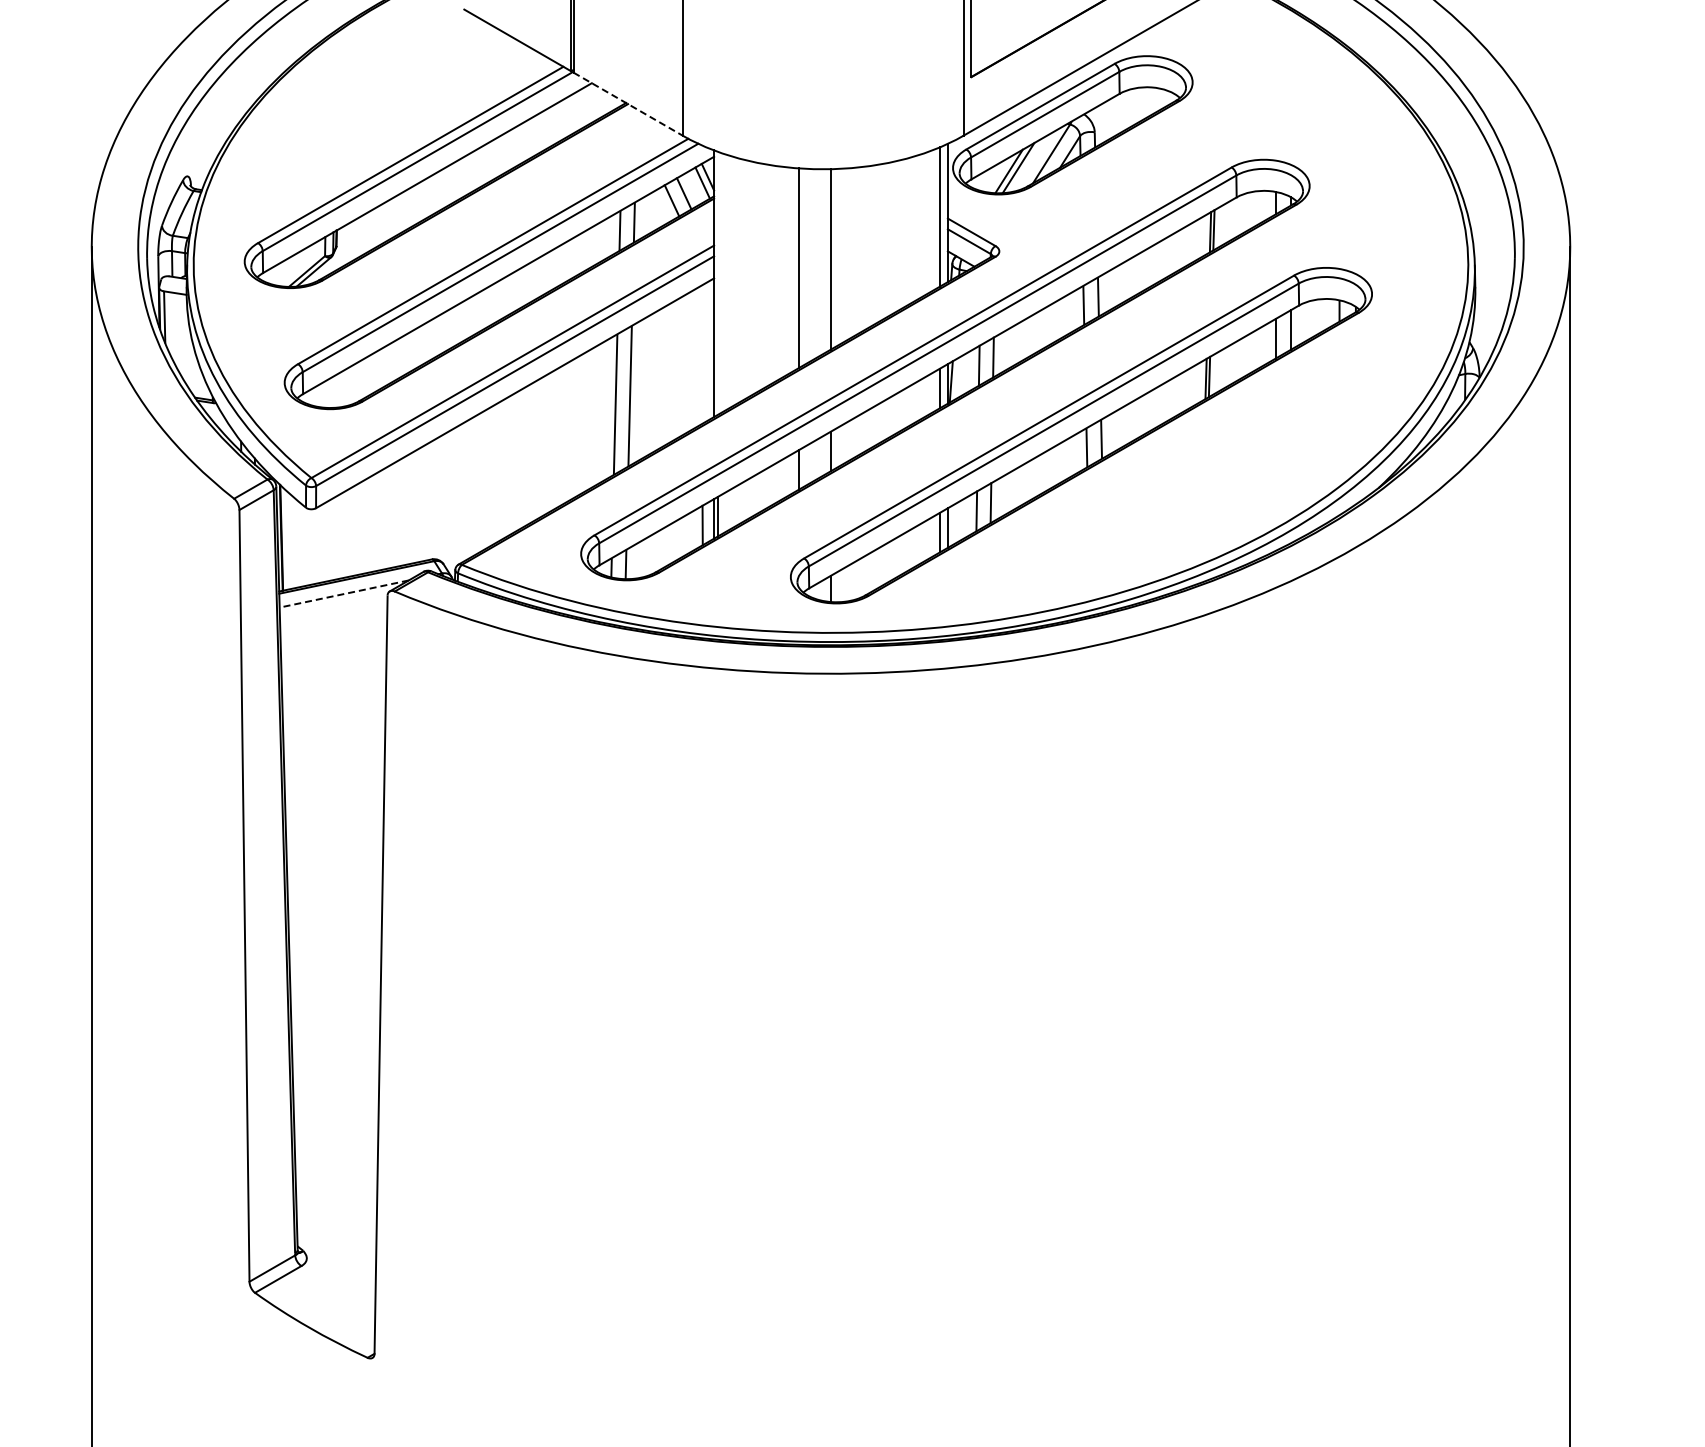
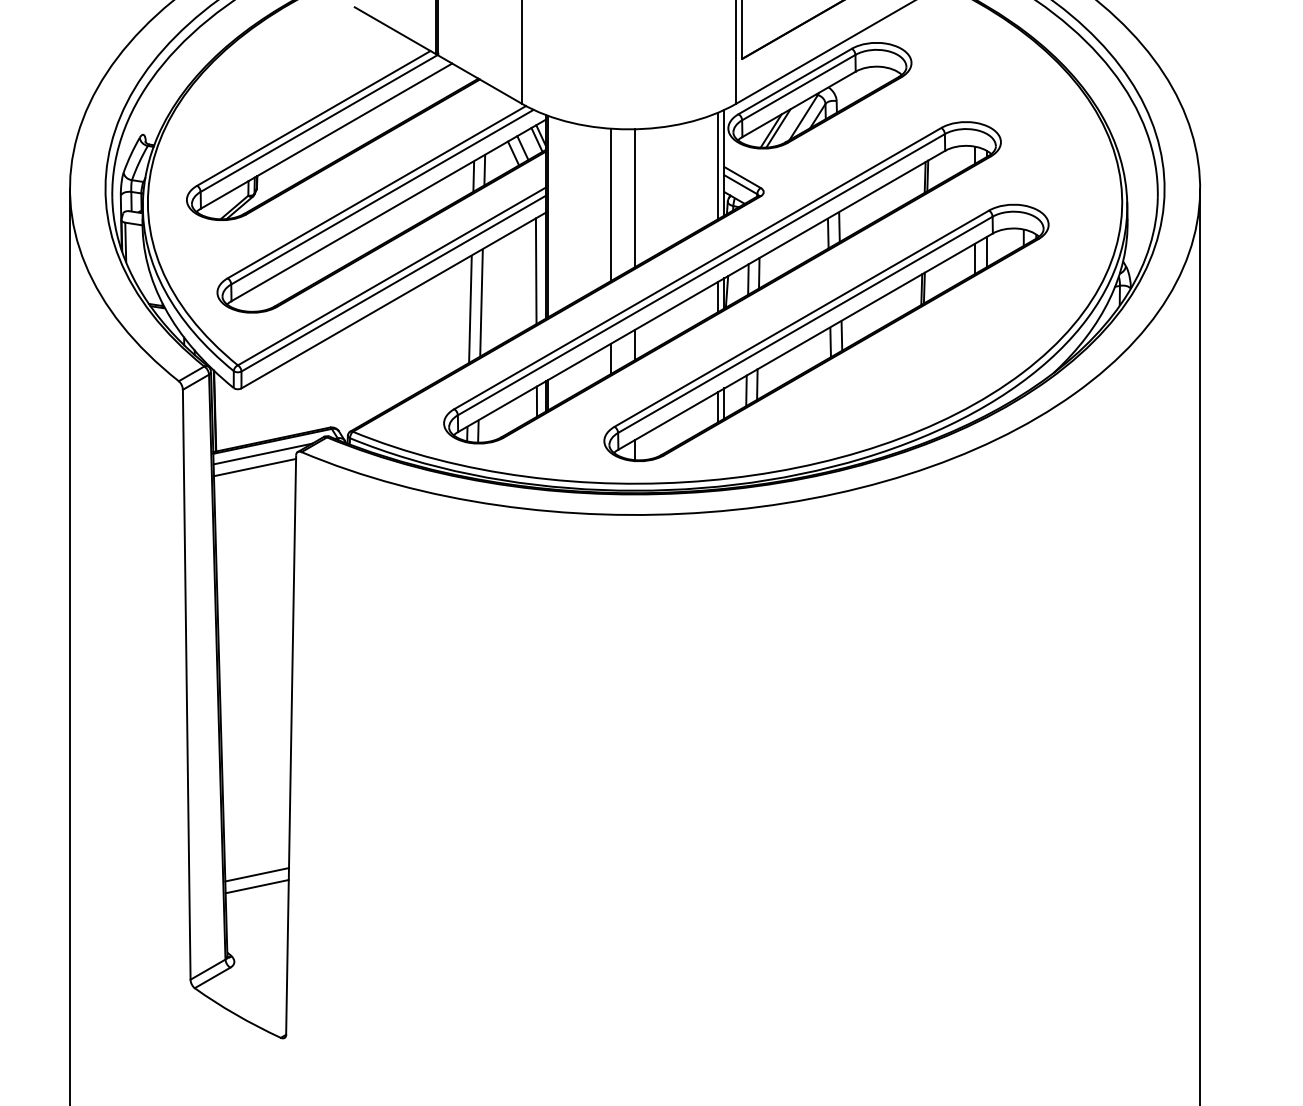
line: (628, 104) -> (480, 79), dashed -> solid
line: (717, 283) -> (548, 216), added
line: (701, 354) -> (536, 270), added
line: (344, 594) -> (263, 454), dashed -> solid
line: (333, 611) -> (254, 467), added
line: (336, 1144) -> (257, 874), added
line: (336, 1159) -> (257, 886), added

